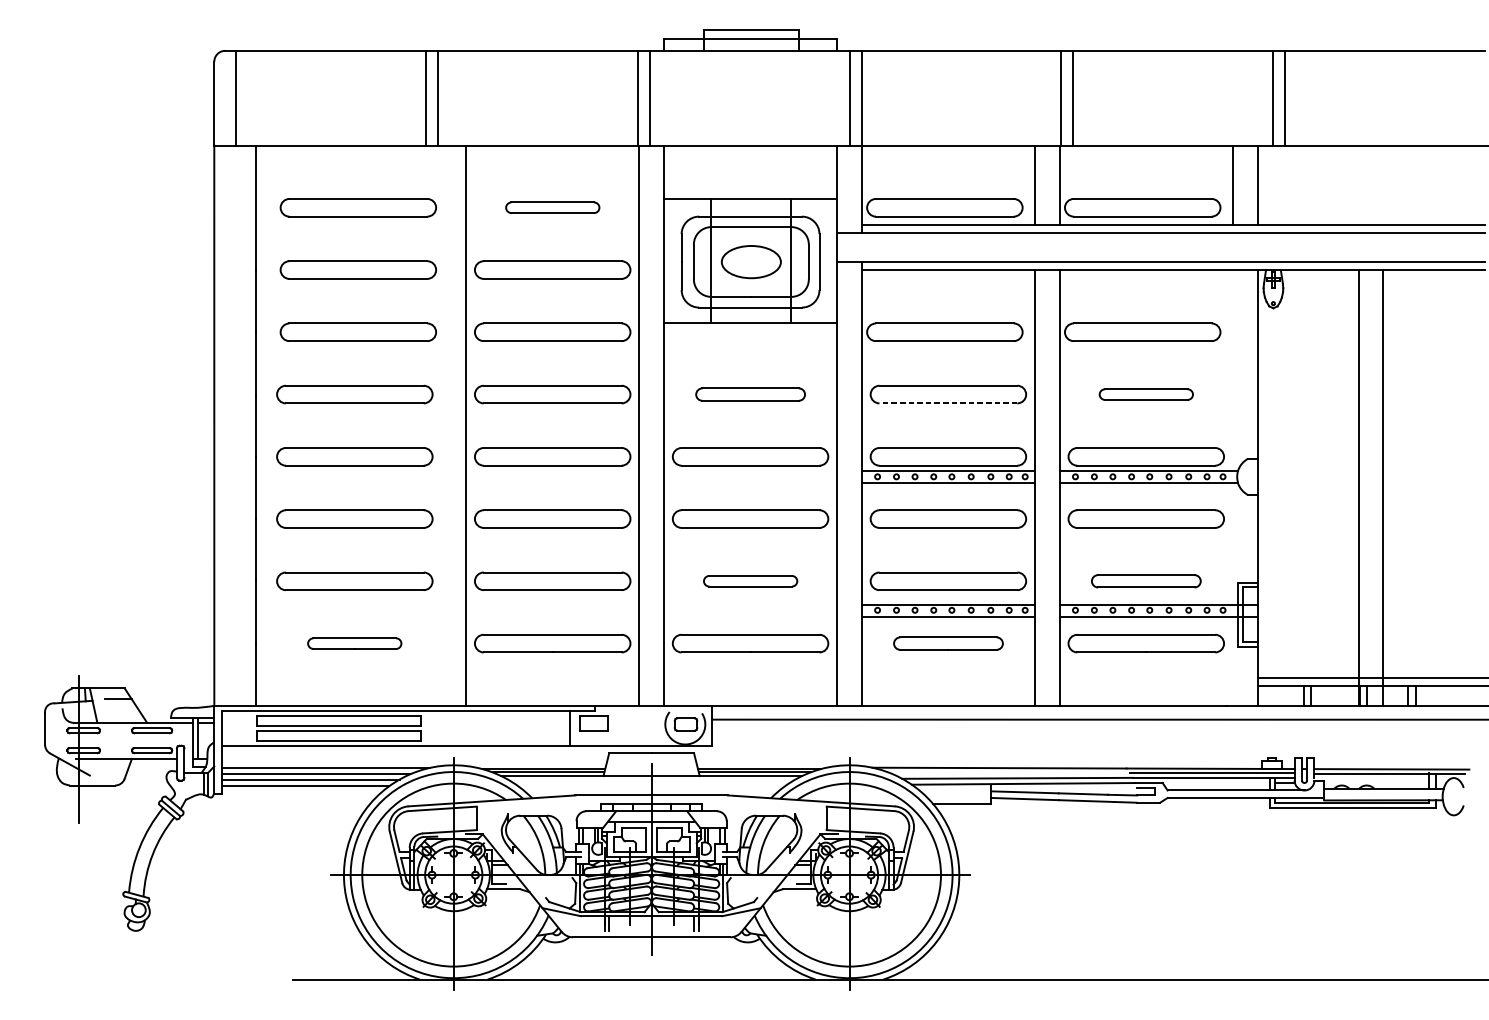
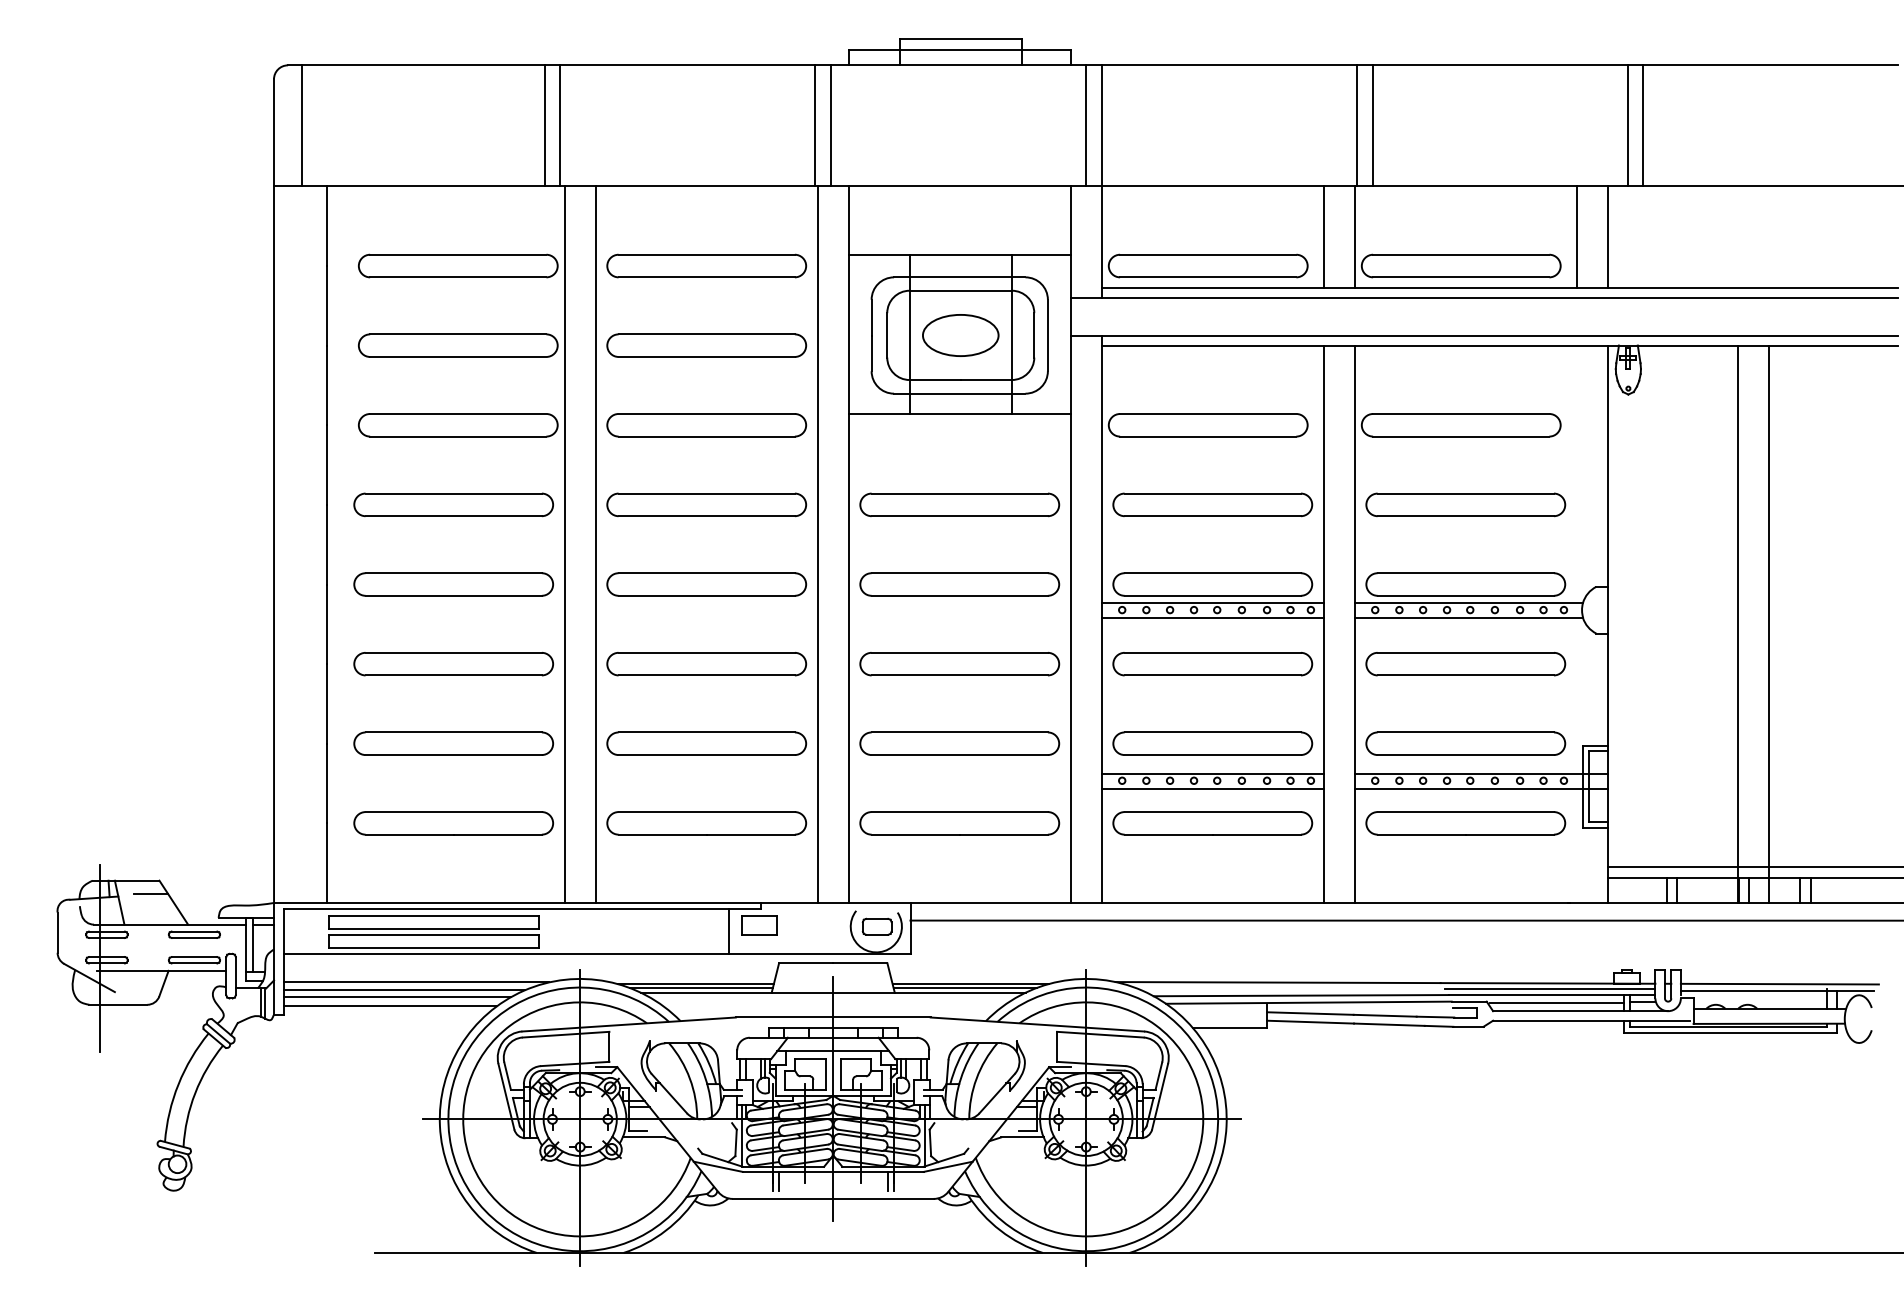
part: (552, 207) -> (706, 265), size x1.67
part: (750, 394) -> (959, 504), size x1.43
part: (1146, 394) -> (1465, 504), size x1.67
line: (948, 403) -> (1212, 516), dashed -> solid
line: (441, 425) -> (564, 544), added
part: (750, 581) -> (959, 743), size x1.67
part: (1146, 581) -> (1465, 743), size x1.43
part: (354, 643) -> (453, 823), size x1.67
part: (948, 643) -> (1212, 823), size x1.43
line: (1217, 784) -> (1556, 1003), added

